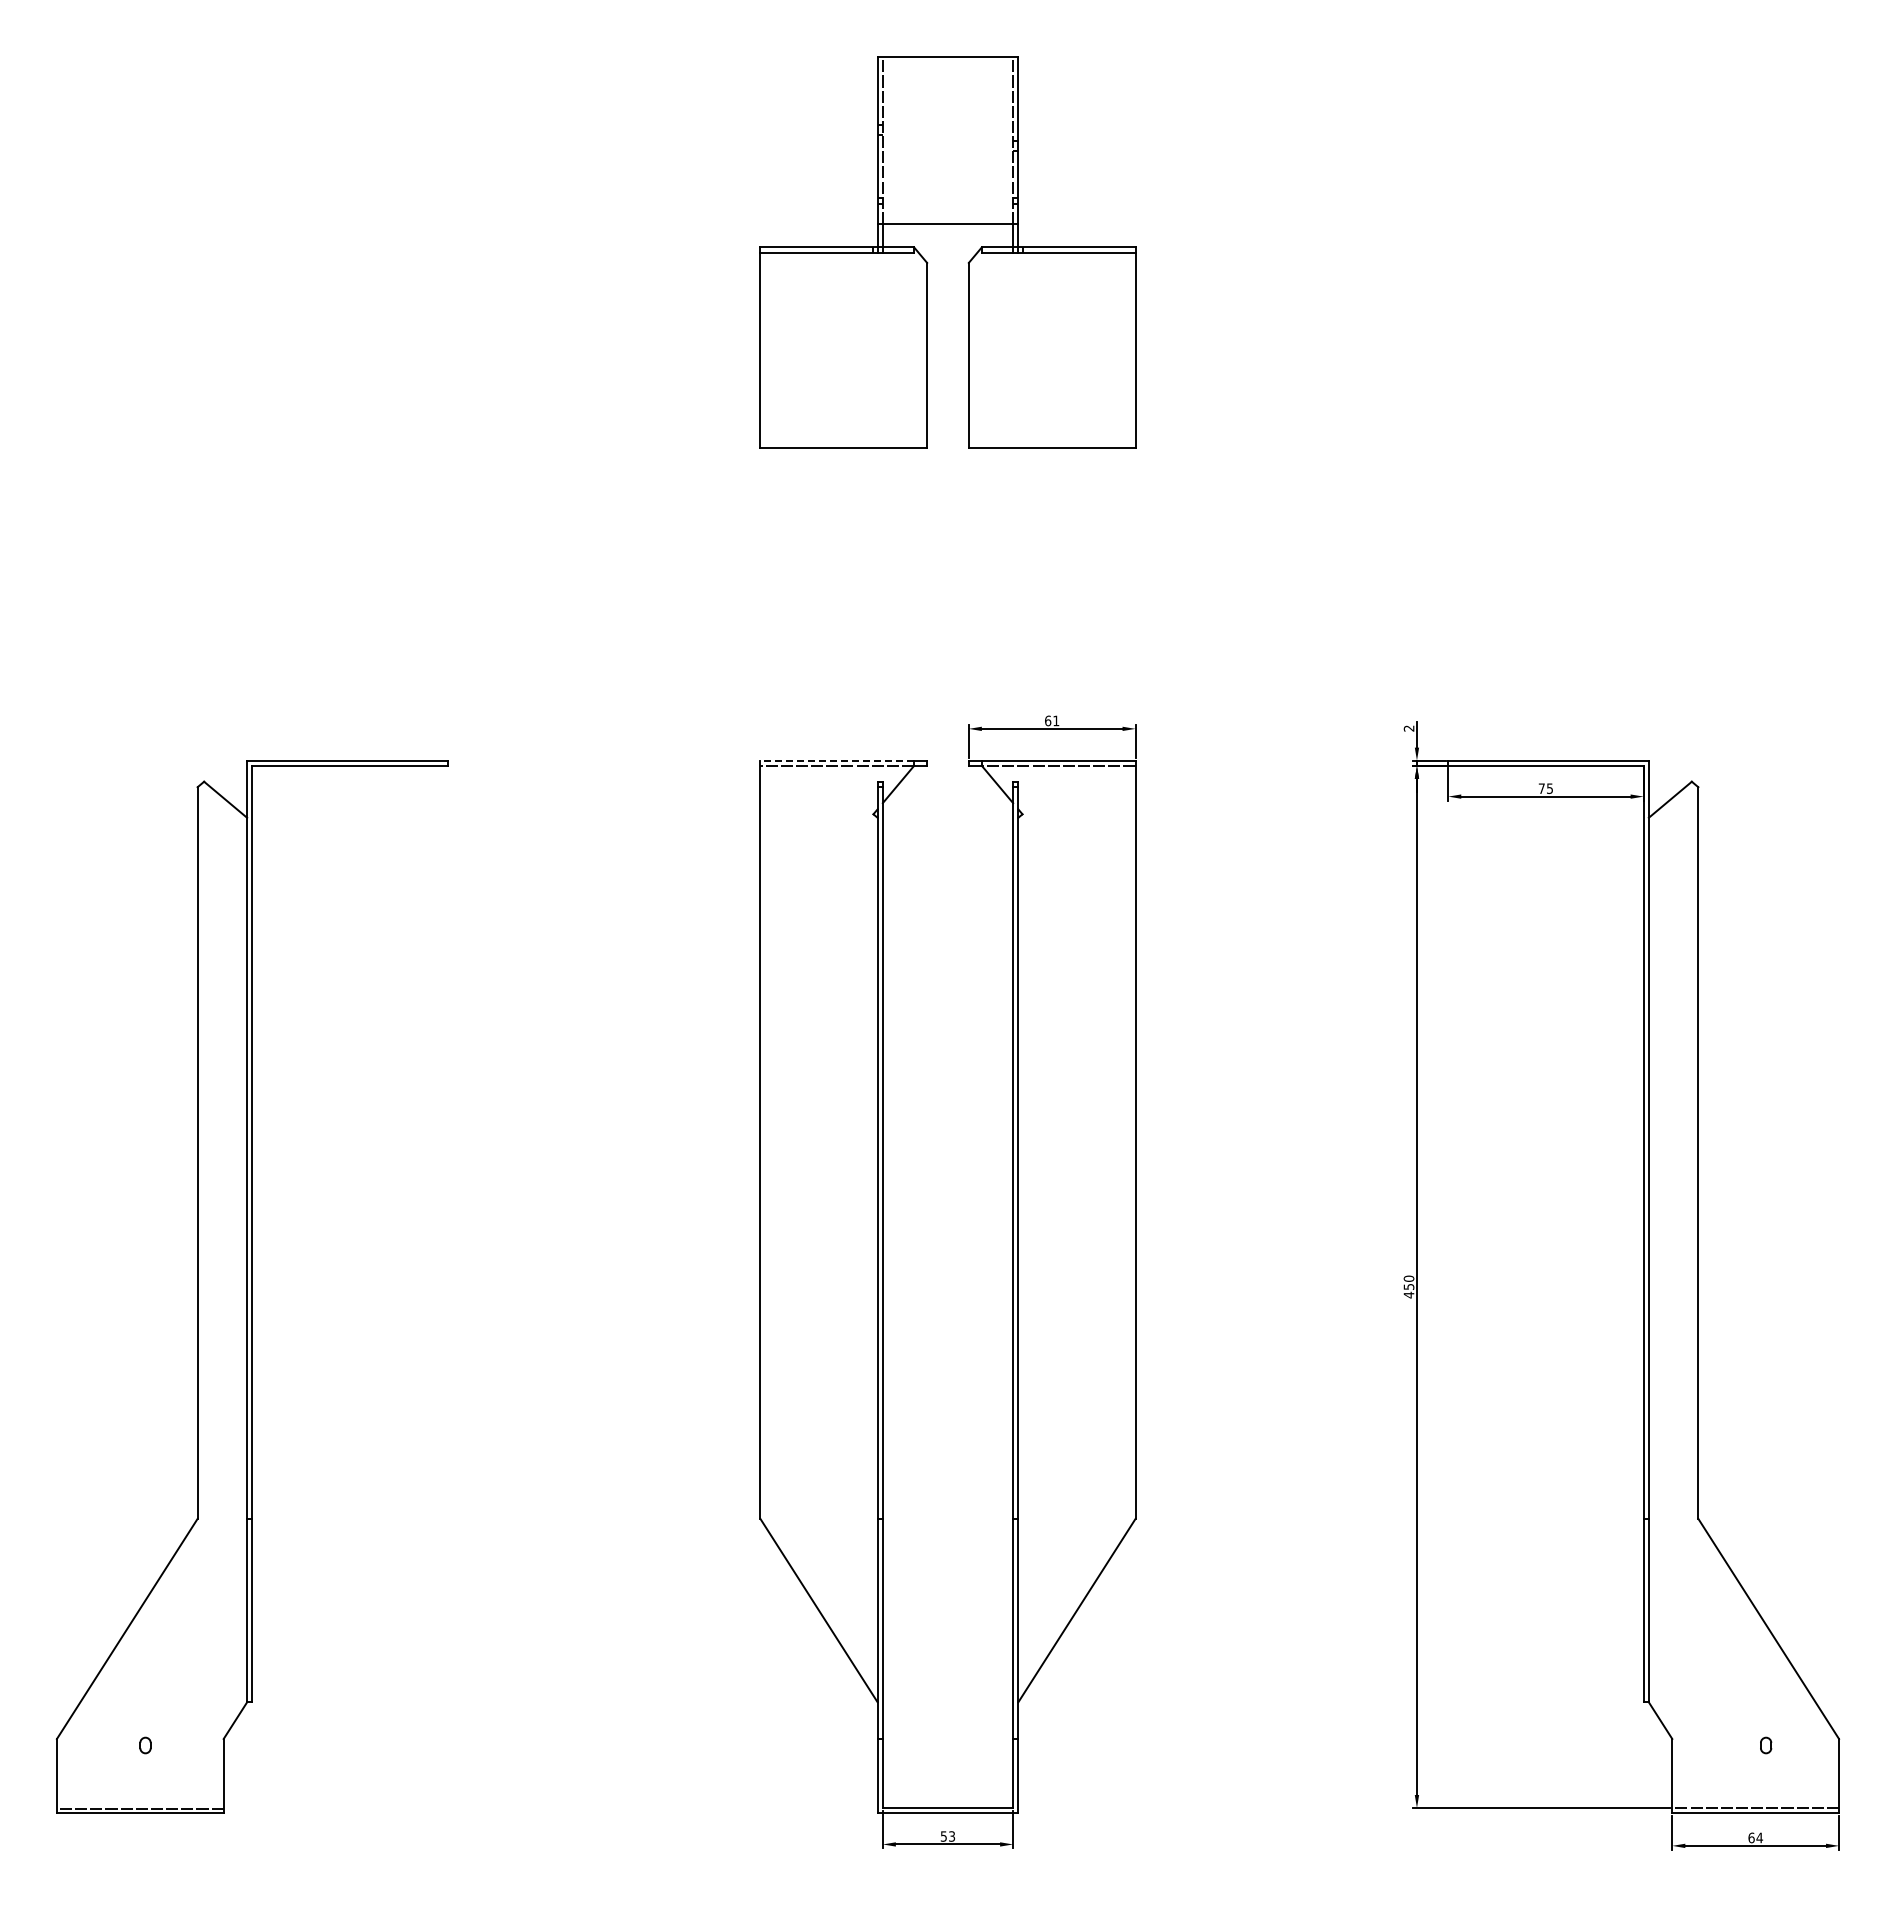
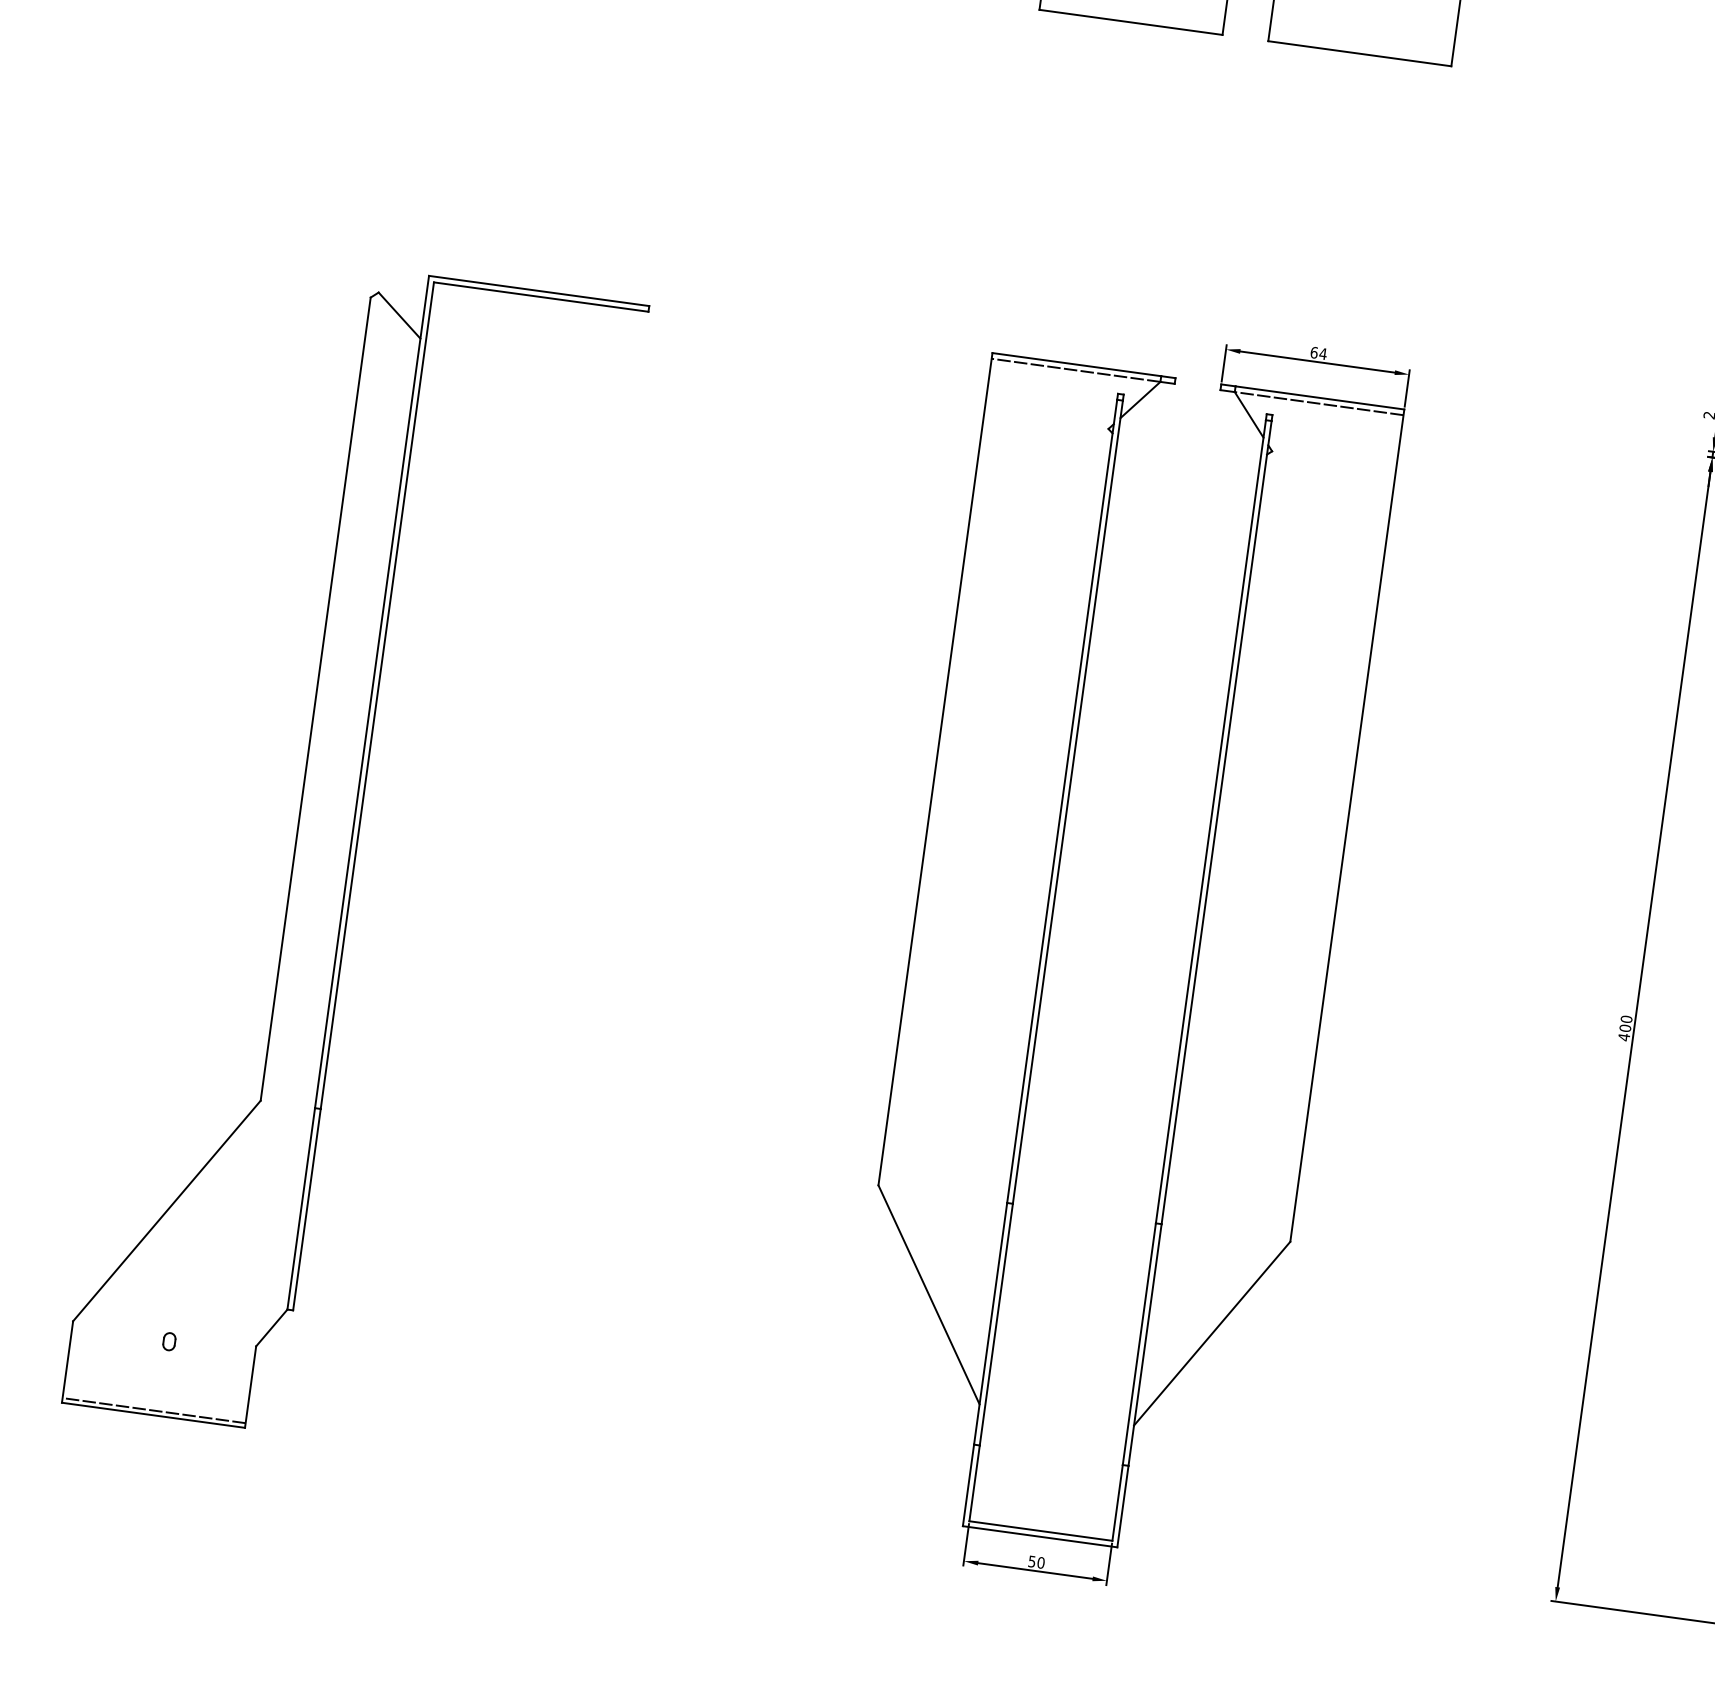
text: (1055, 720) -> (1322, 353), 61 -> 64
line: (837, 760) -> (1077, 364), dashed -> solid
text: (1408, 1286) -> (1624, 1027), 450 -> 400
text: (951, 1836) -> (1040, 1562), 53 -> 50

